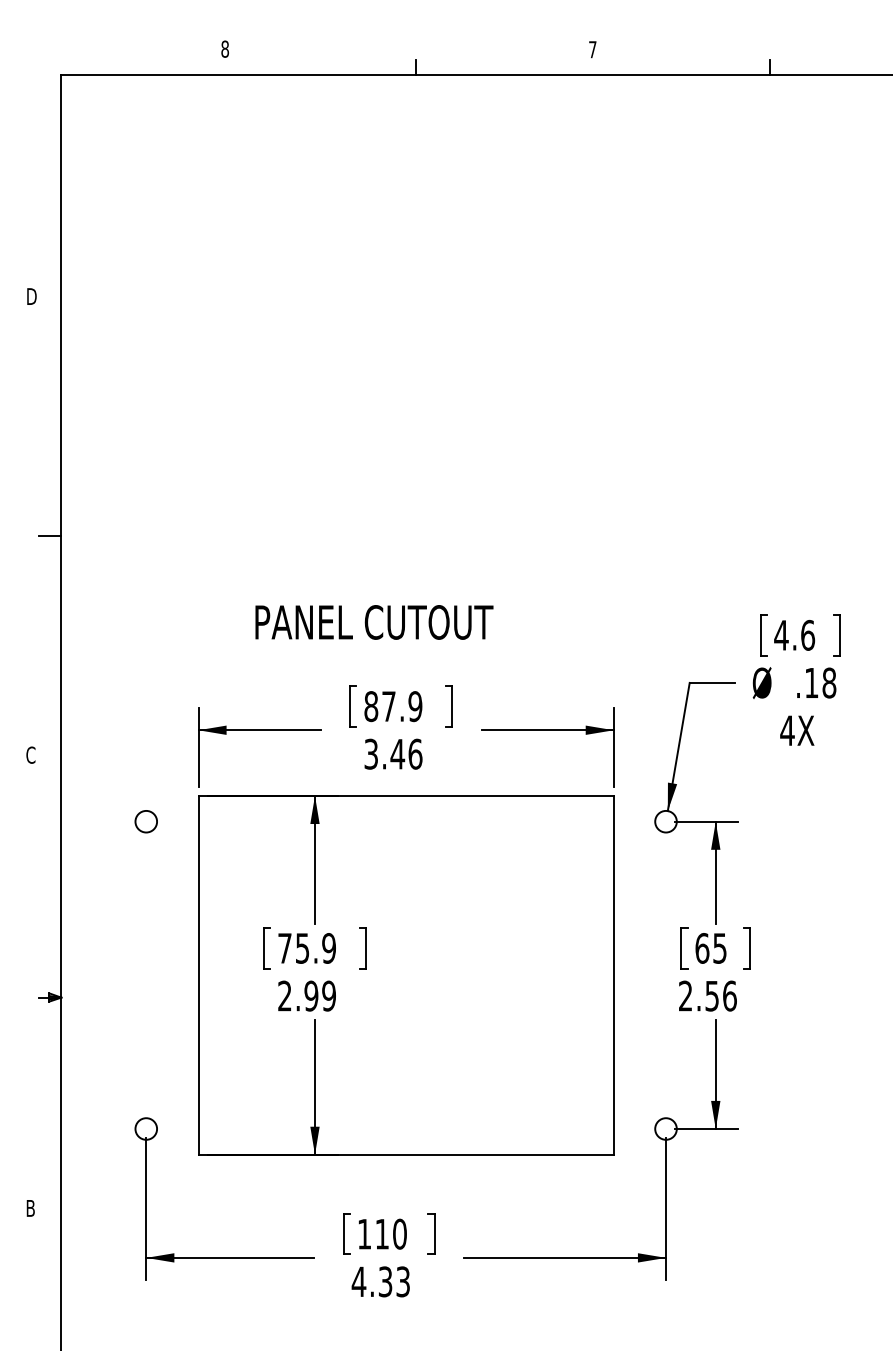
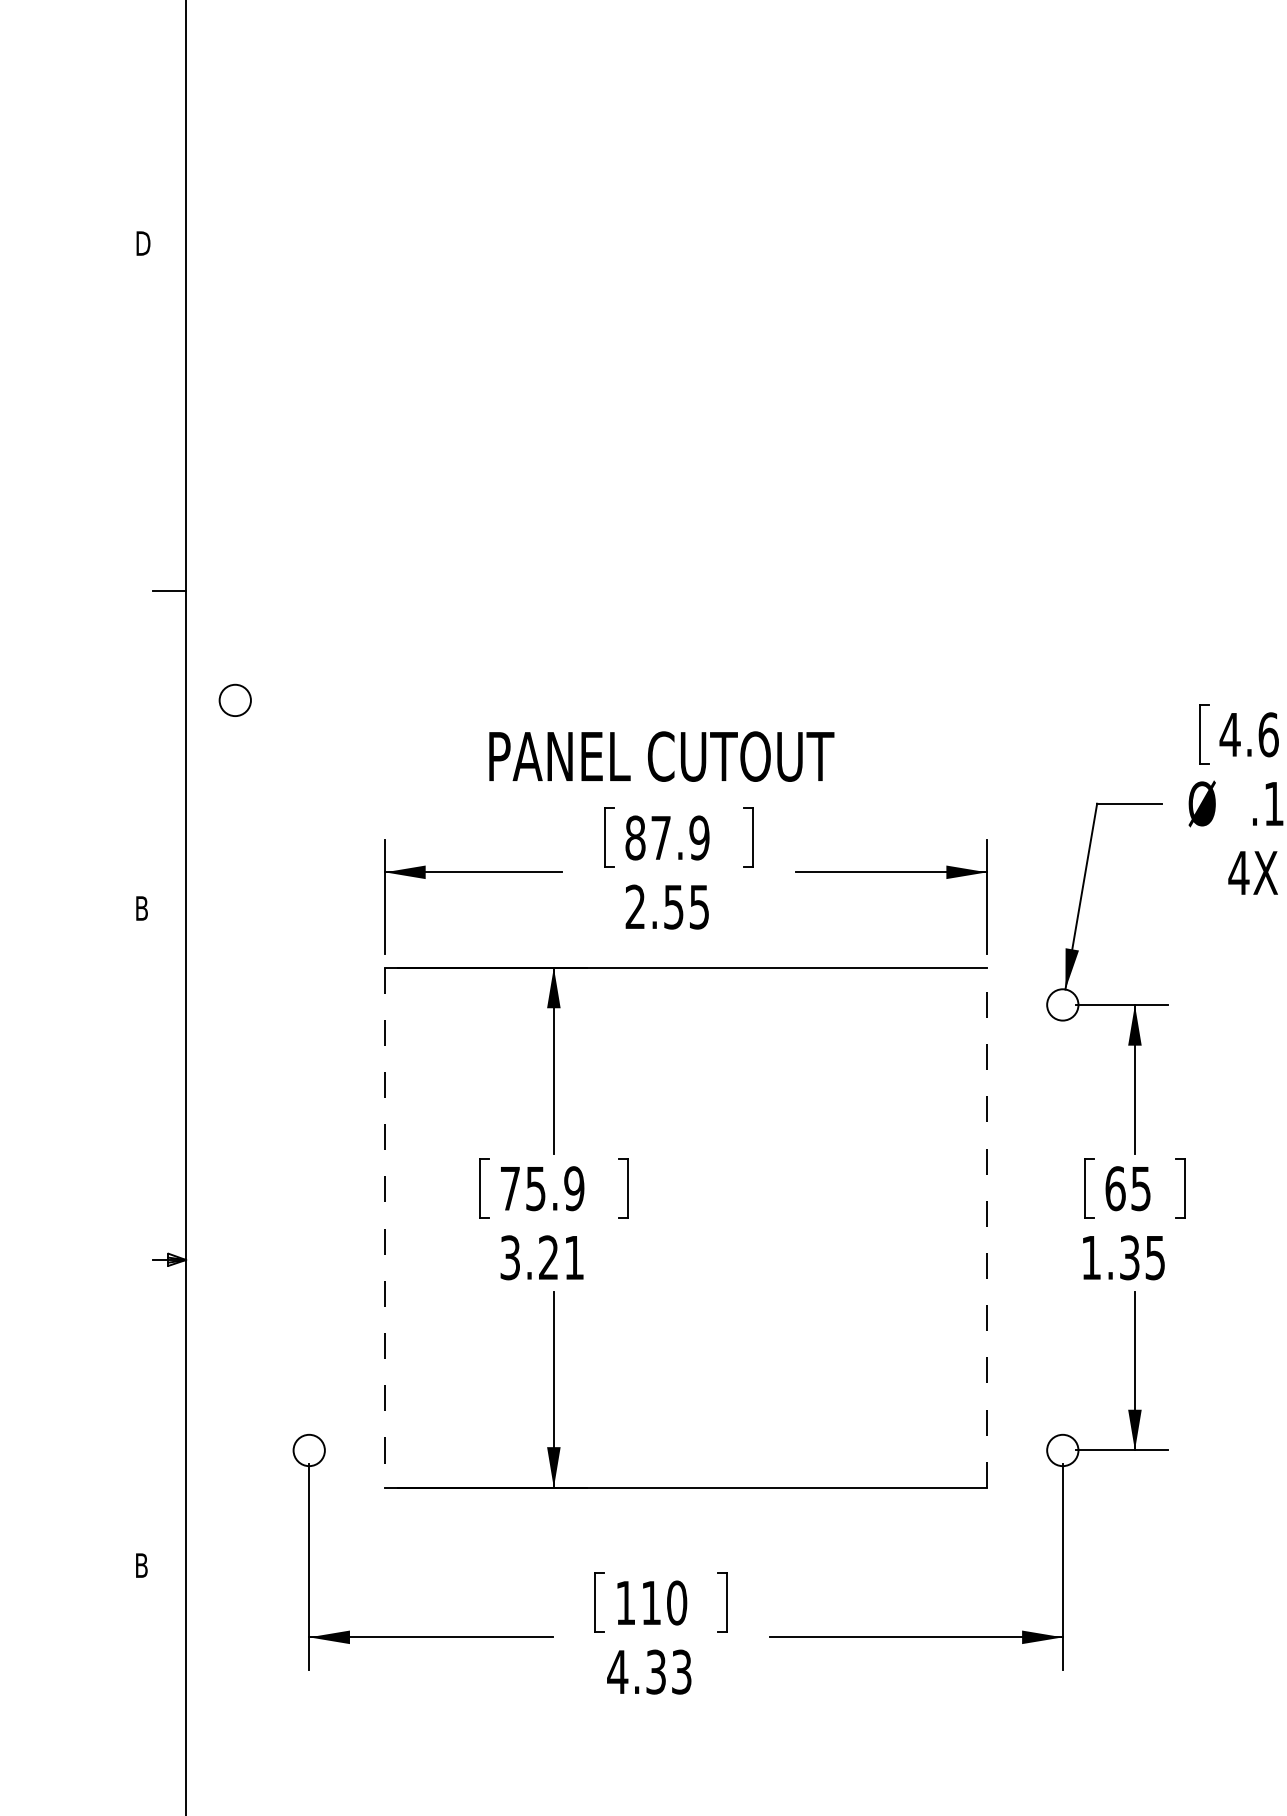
text: (374, 622) -> (661, 756), moved
text: (393, 753) -> (667, 906), 3.46 -> 2.55
text: (30, 754) -> (141, 907), C -> B
circle: (145, 821) -> (234, 700), moved
line: (613, 974) -> (986, 1226), solid -> dashed
line: (198, 975) -> (384, 1227), solid -> dashed
text: (306, 995) -> (541, 1256), 2.99 -> 3.21
text: (707, 995) -> (1122, 1256), 2.56 -> 1.35

